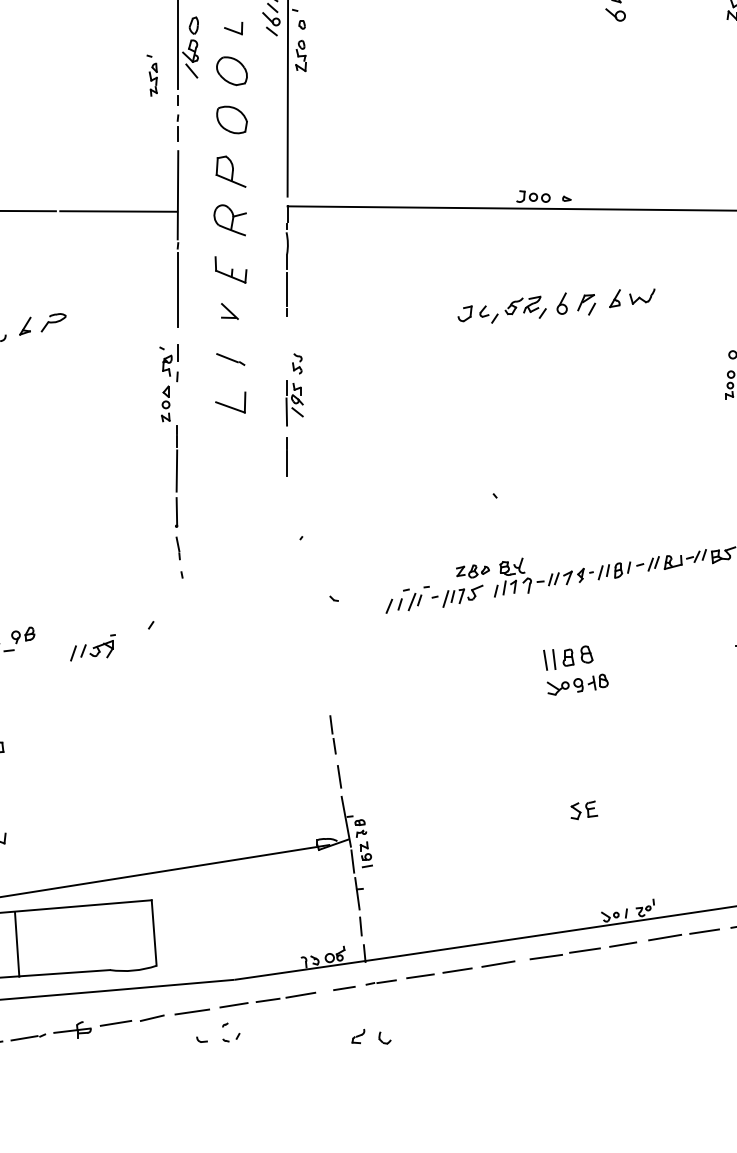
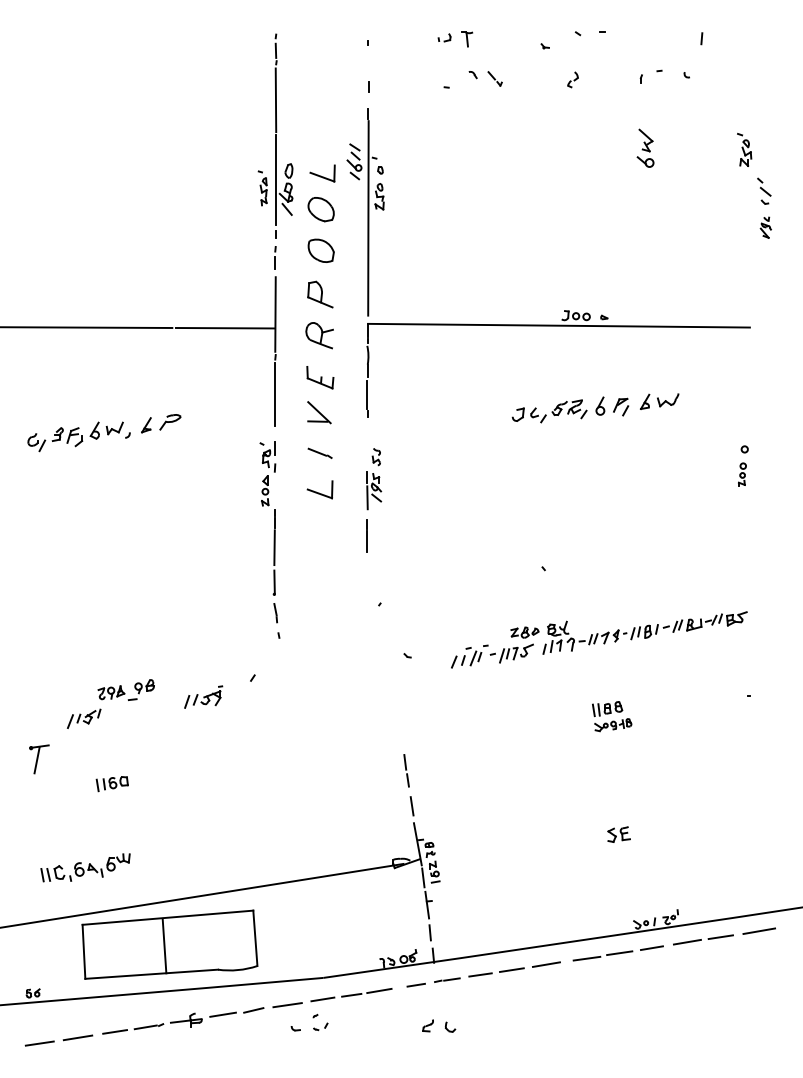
part: (233, 28) -> (322, 173), size x1.67
part: (151, 75) -> (262, 188), moved
part: (230, 311) -> (319, 412), size x1.67
part: (576, 670) -> (612, 716), size x0.71
line: (17, 943) -> (164, 945), moved

